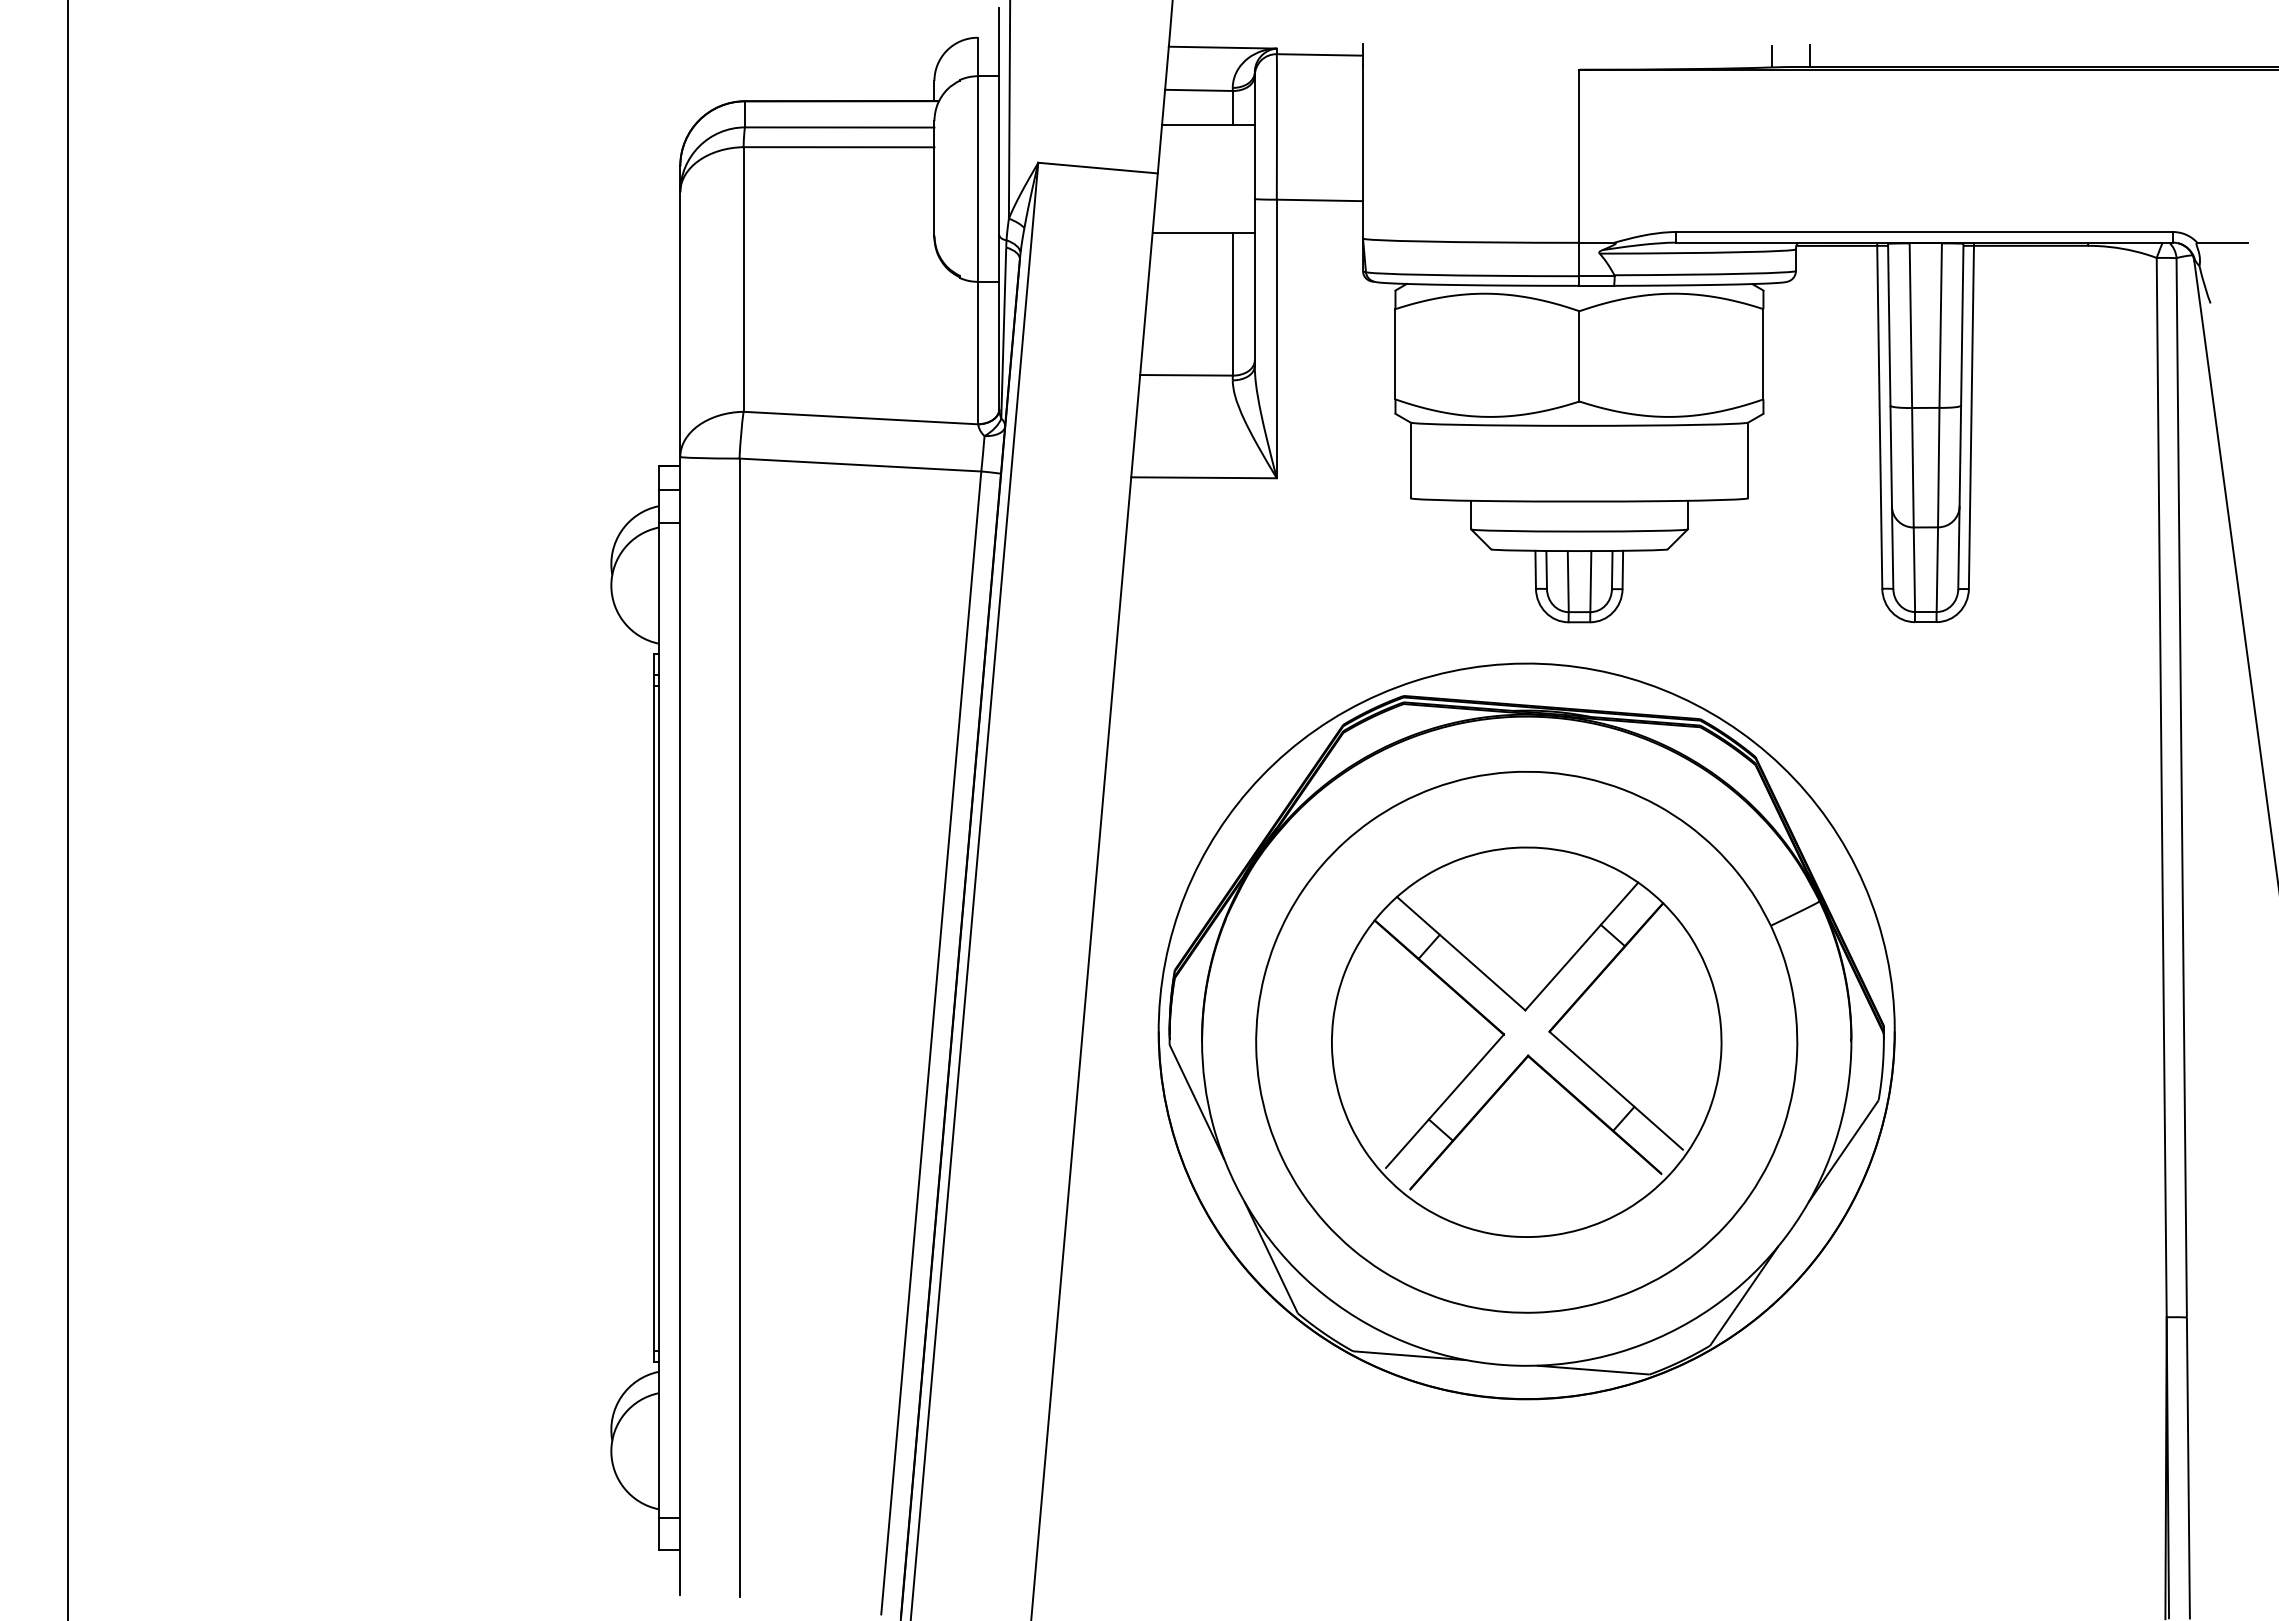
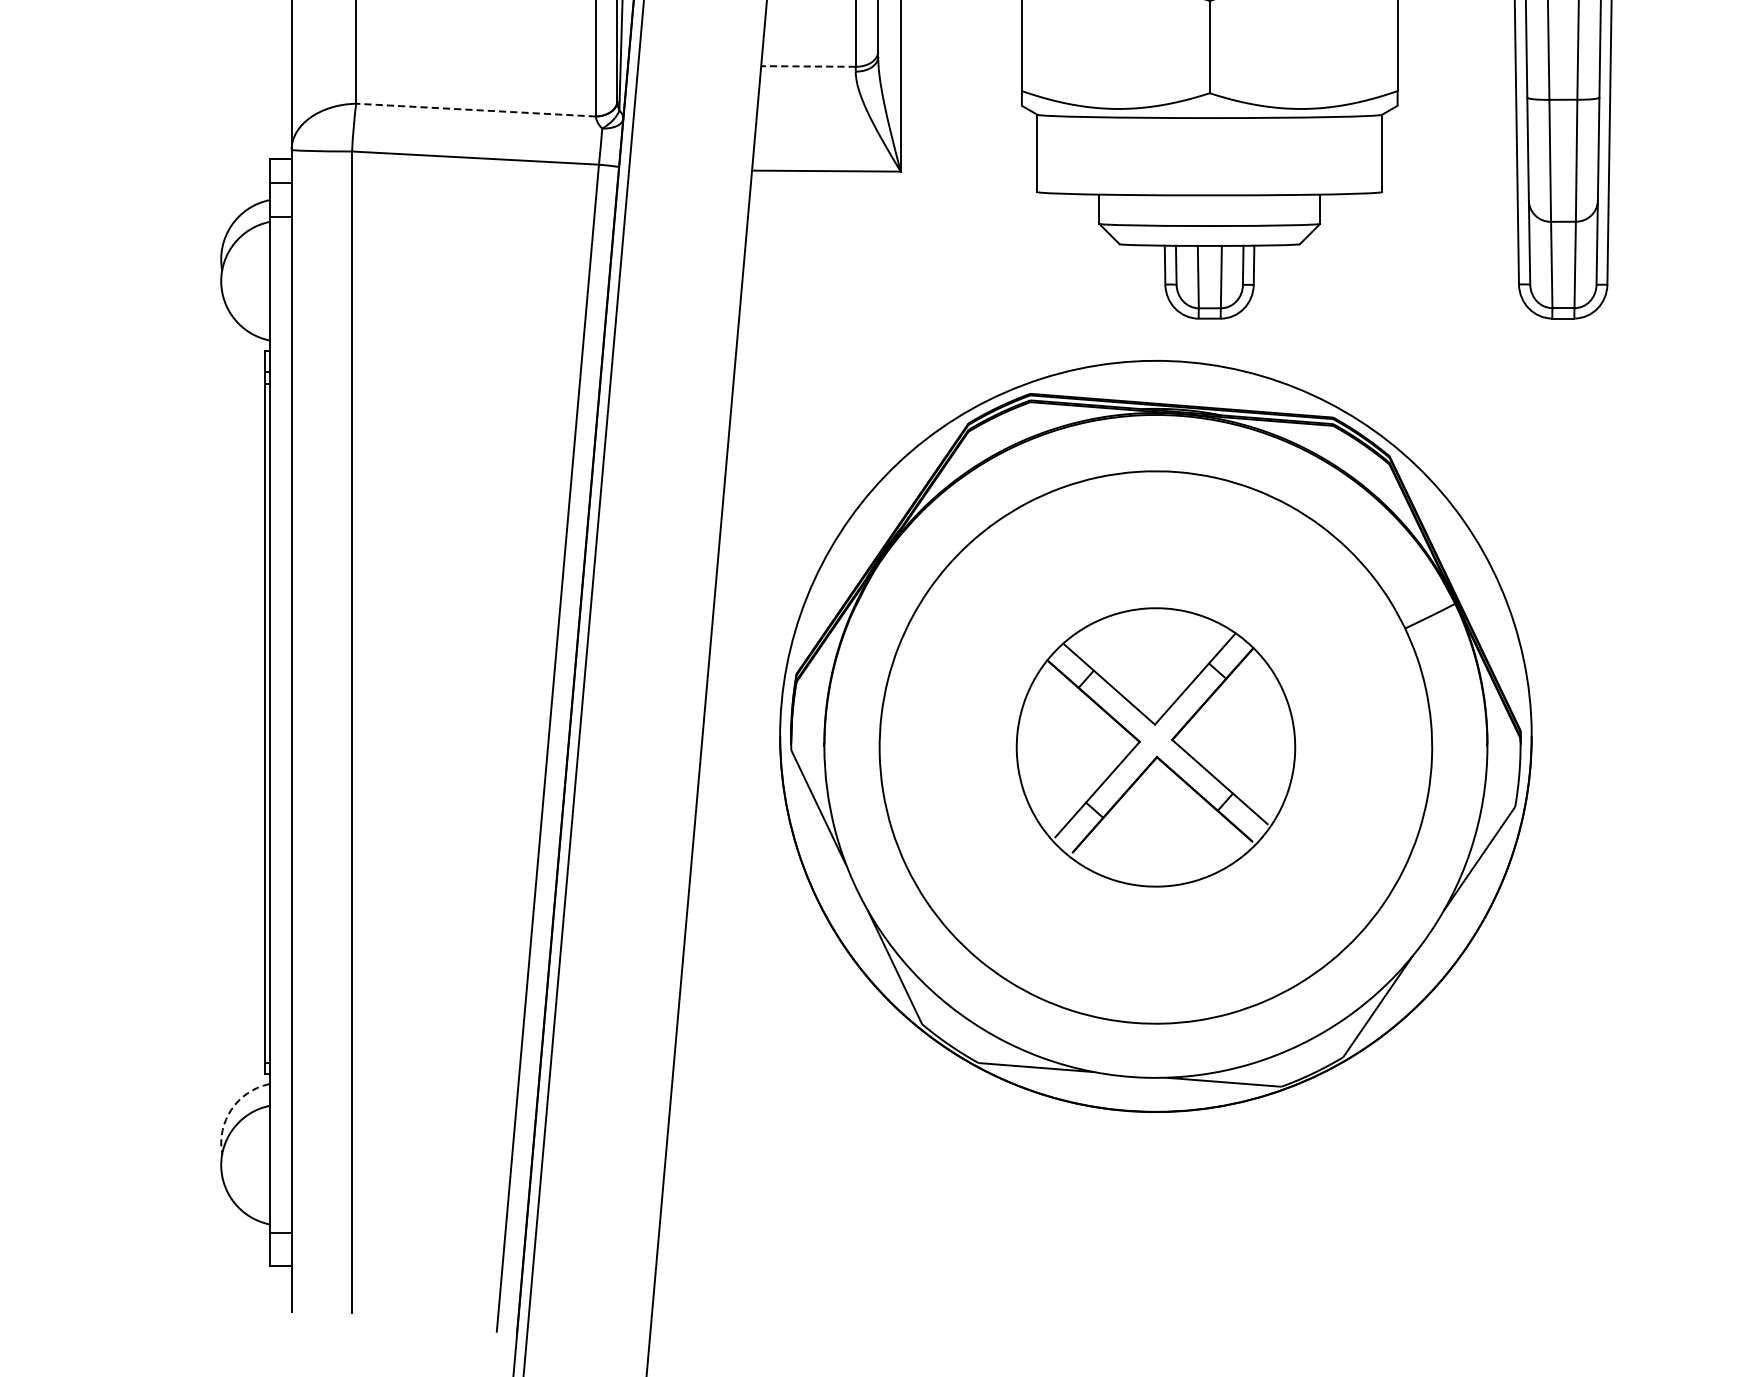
line: (1185, 375) -> (807, 66), solid -> dashed
line: (860, 418) -> (475, 110), solid -> dashed
part: (1526, 1041) -> (1155, 746), size x0.7
arc: (621, 1396) -> (231, 1109), solid -> dashed

